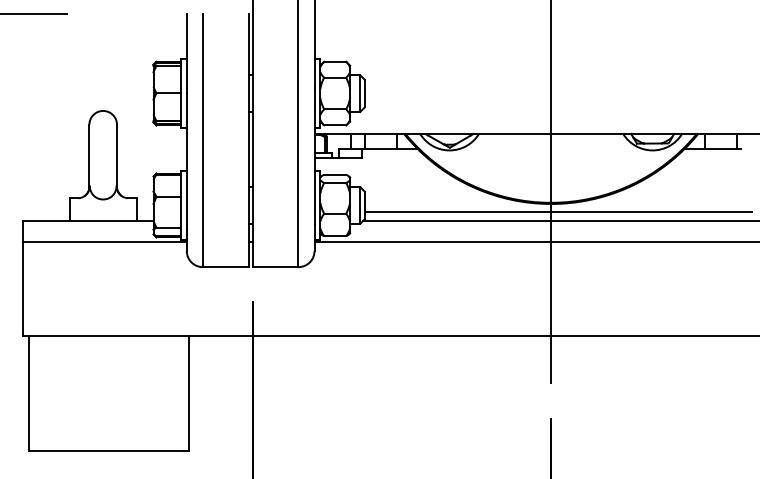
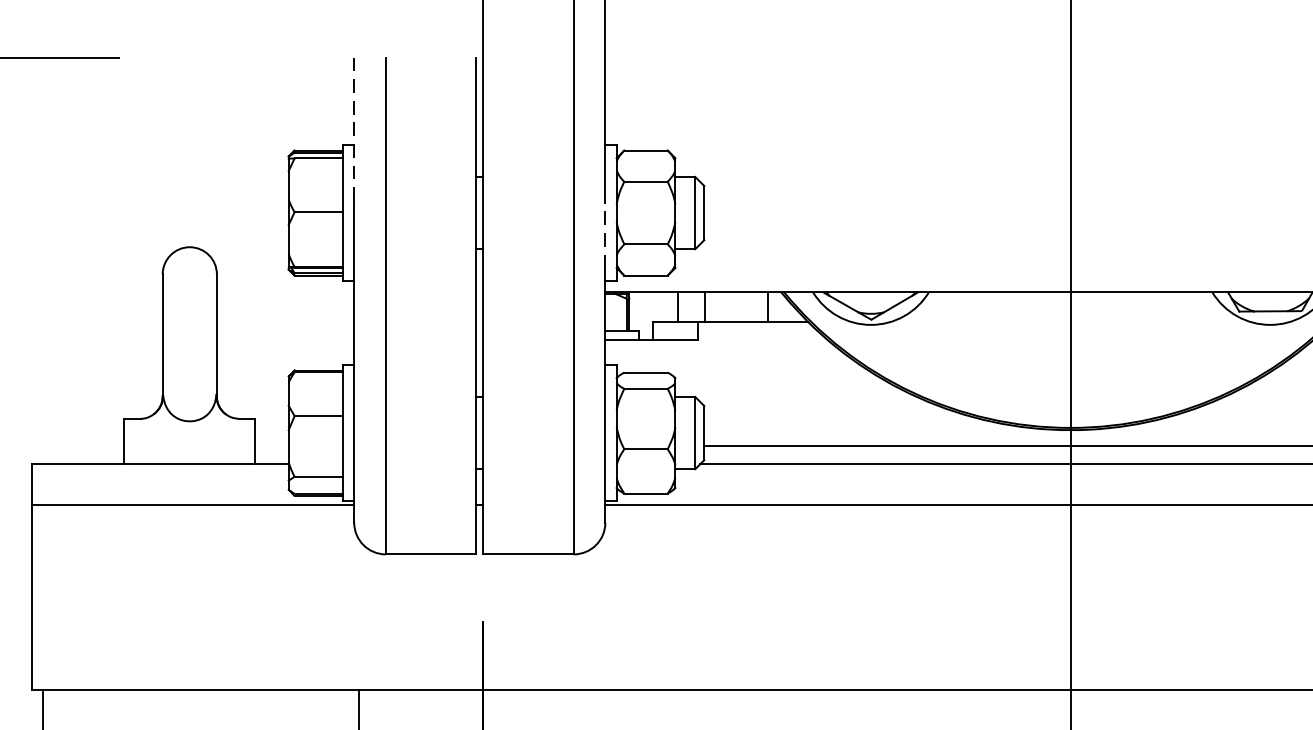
line: (186, 51) -> (353, 130), solid -> dashed
line: (314, 104) -> (605, 234), solid -> dashed

